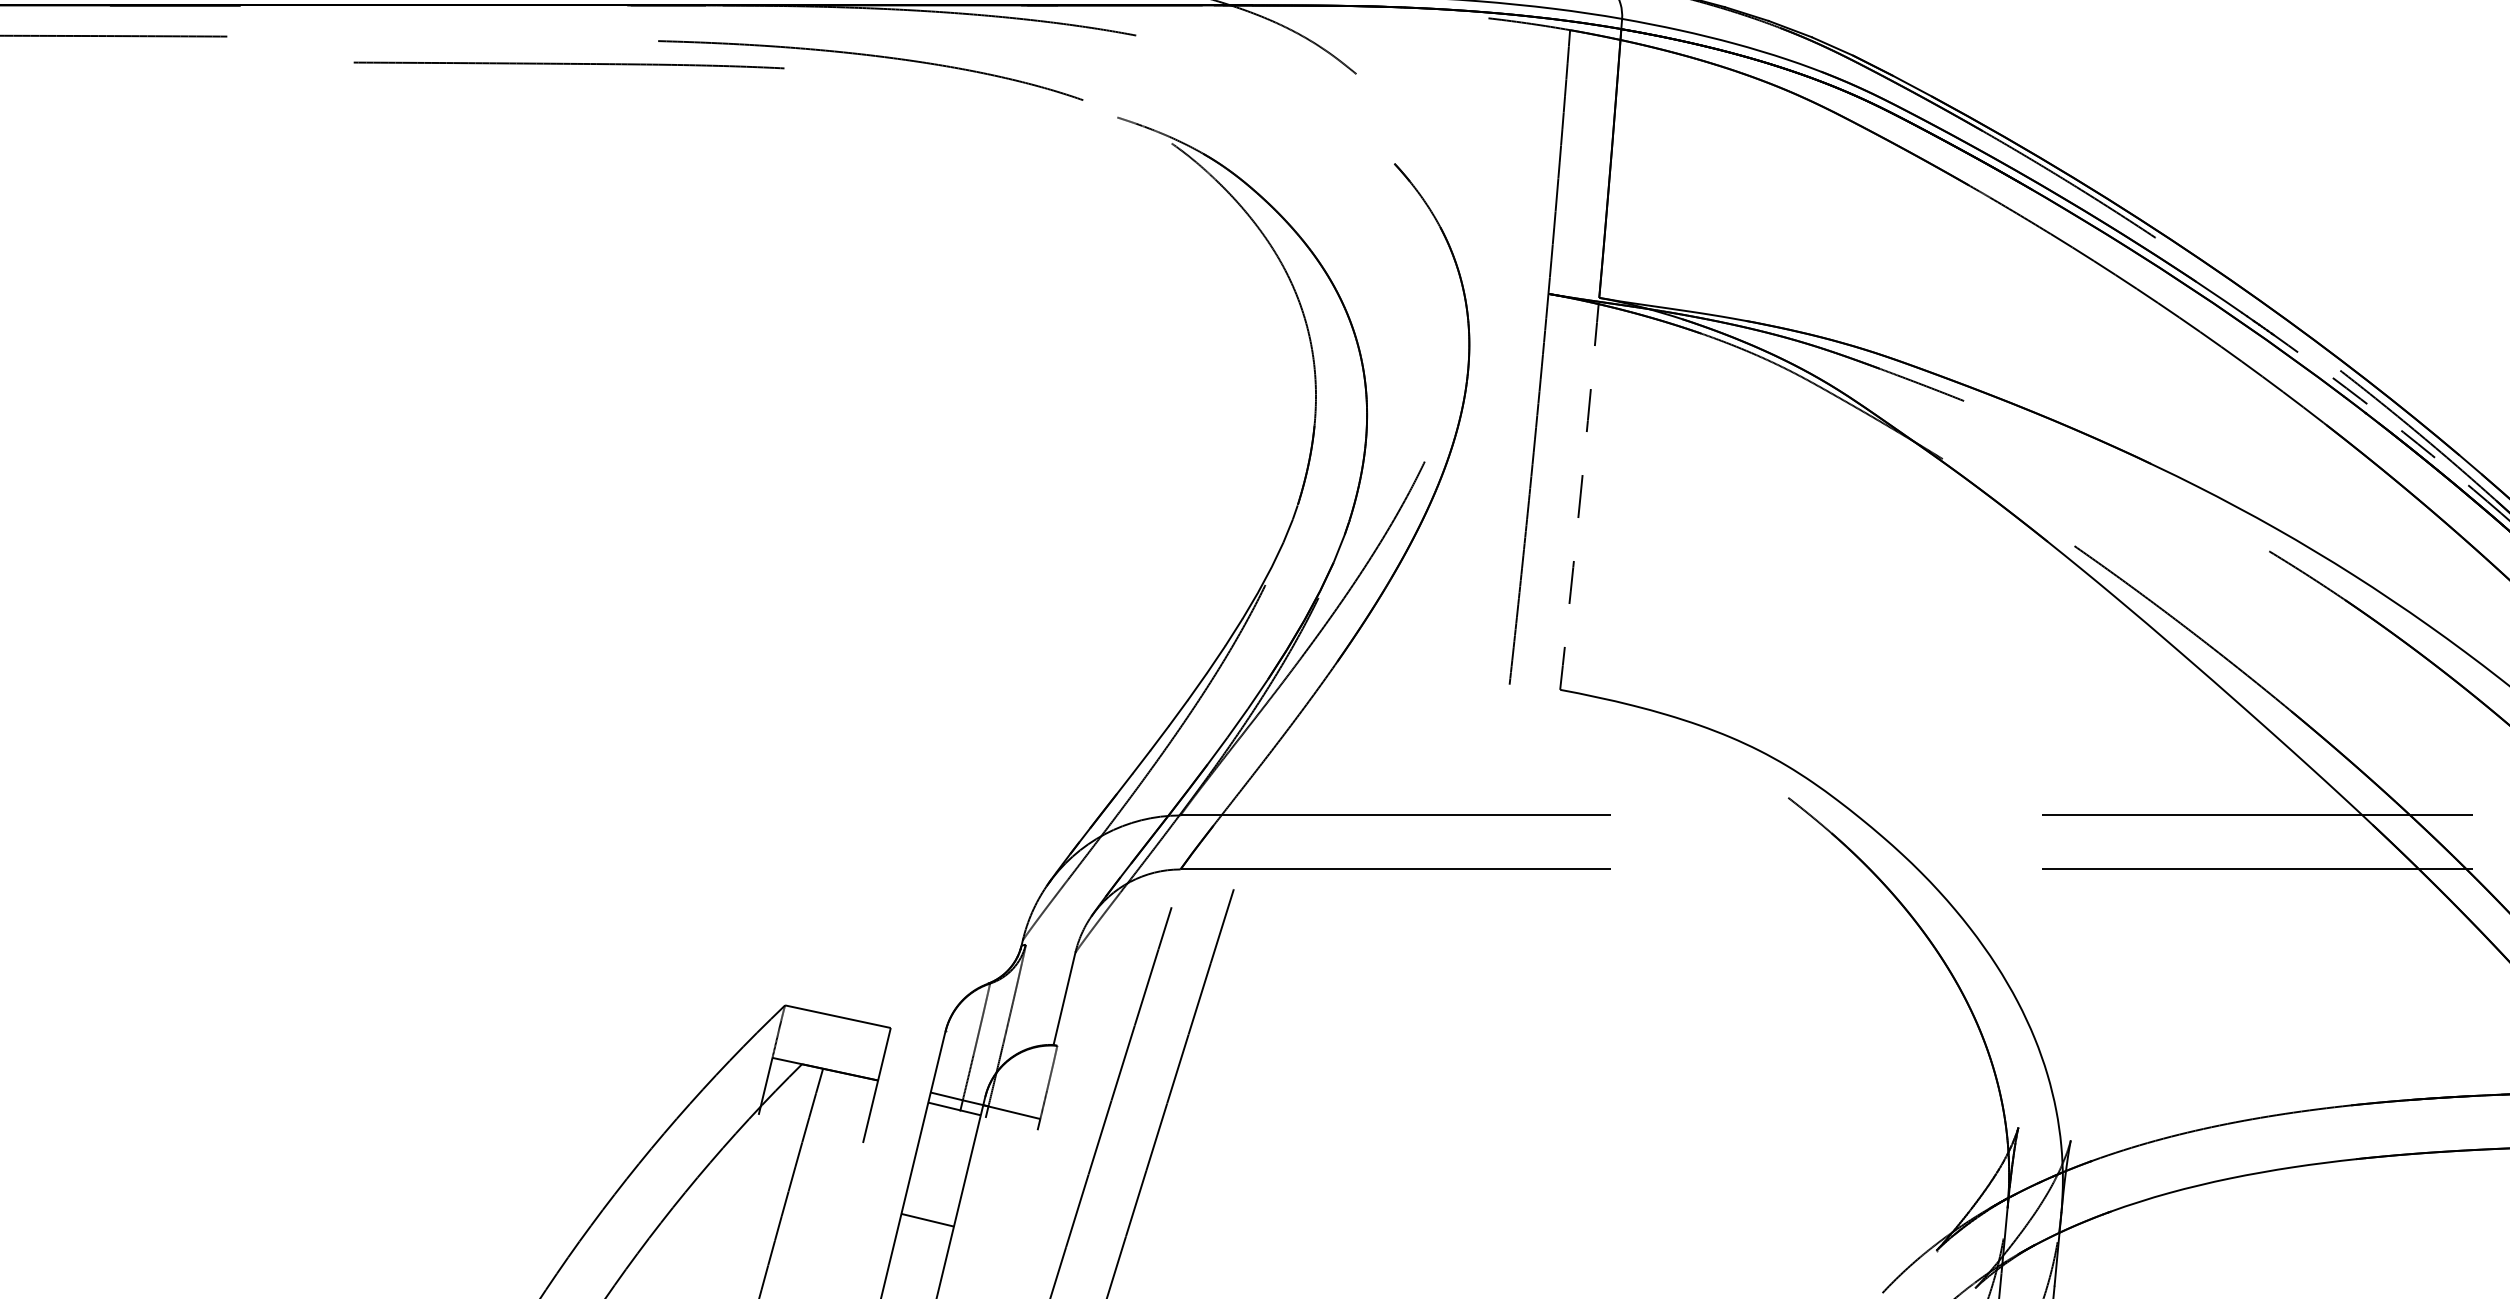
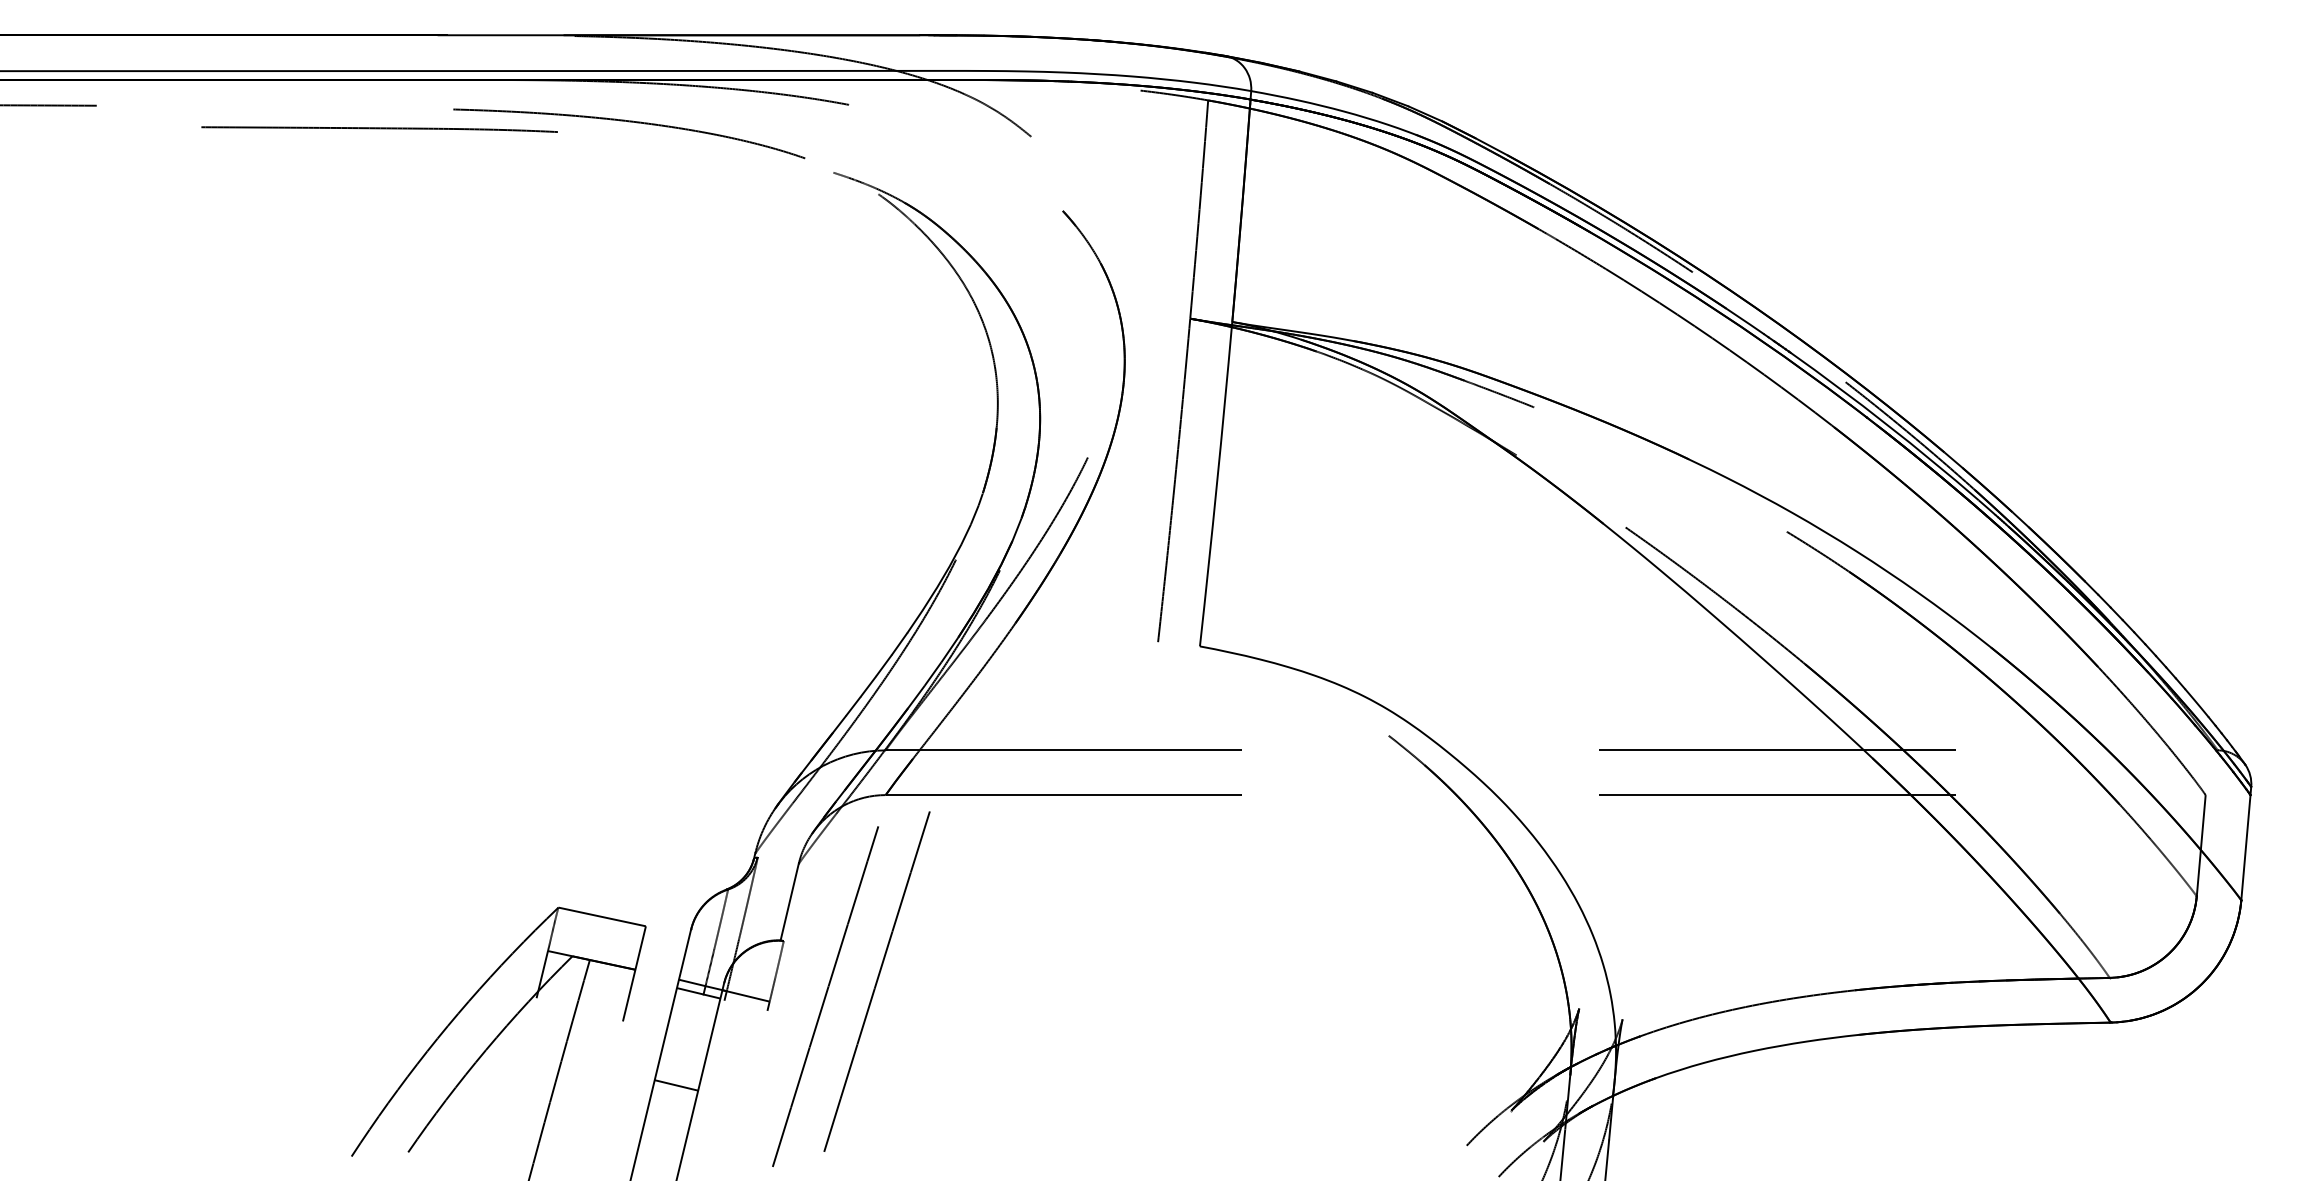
arc: (2389, 421) -> (1886, 424), dashed -> solid
arc: (1580, 494) -> (1216, 484), dashed -> solid

